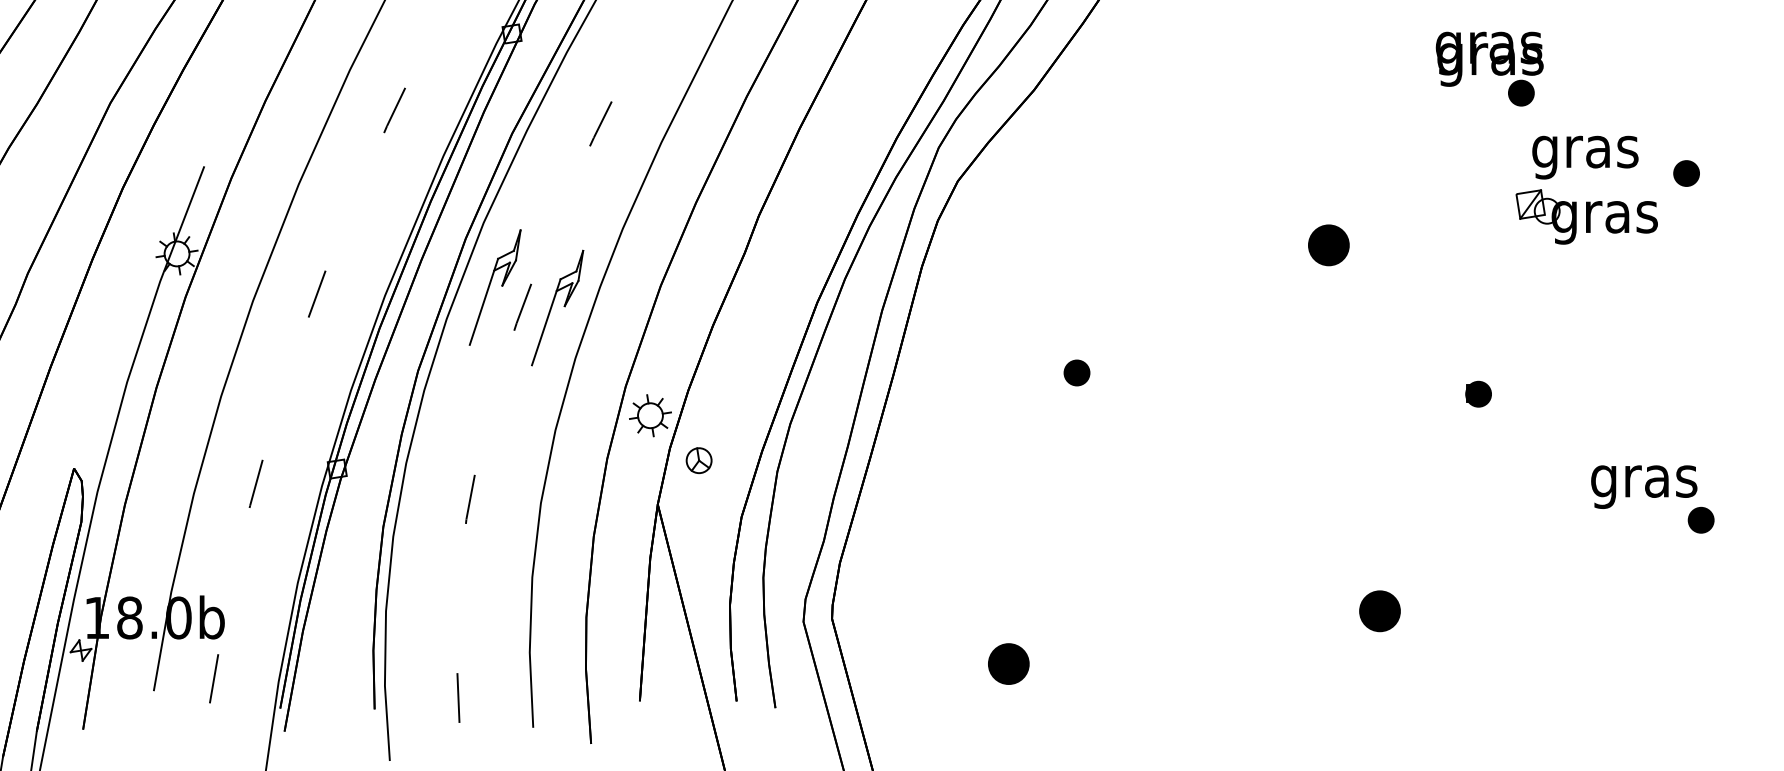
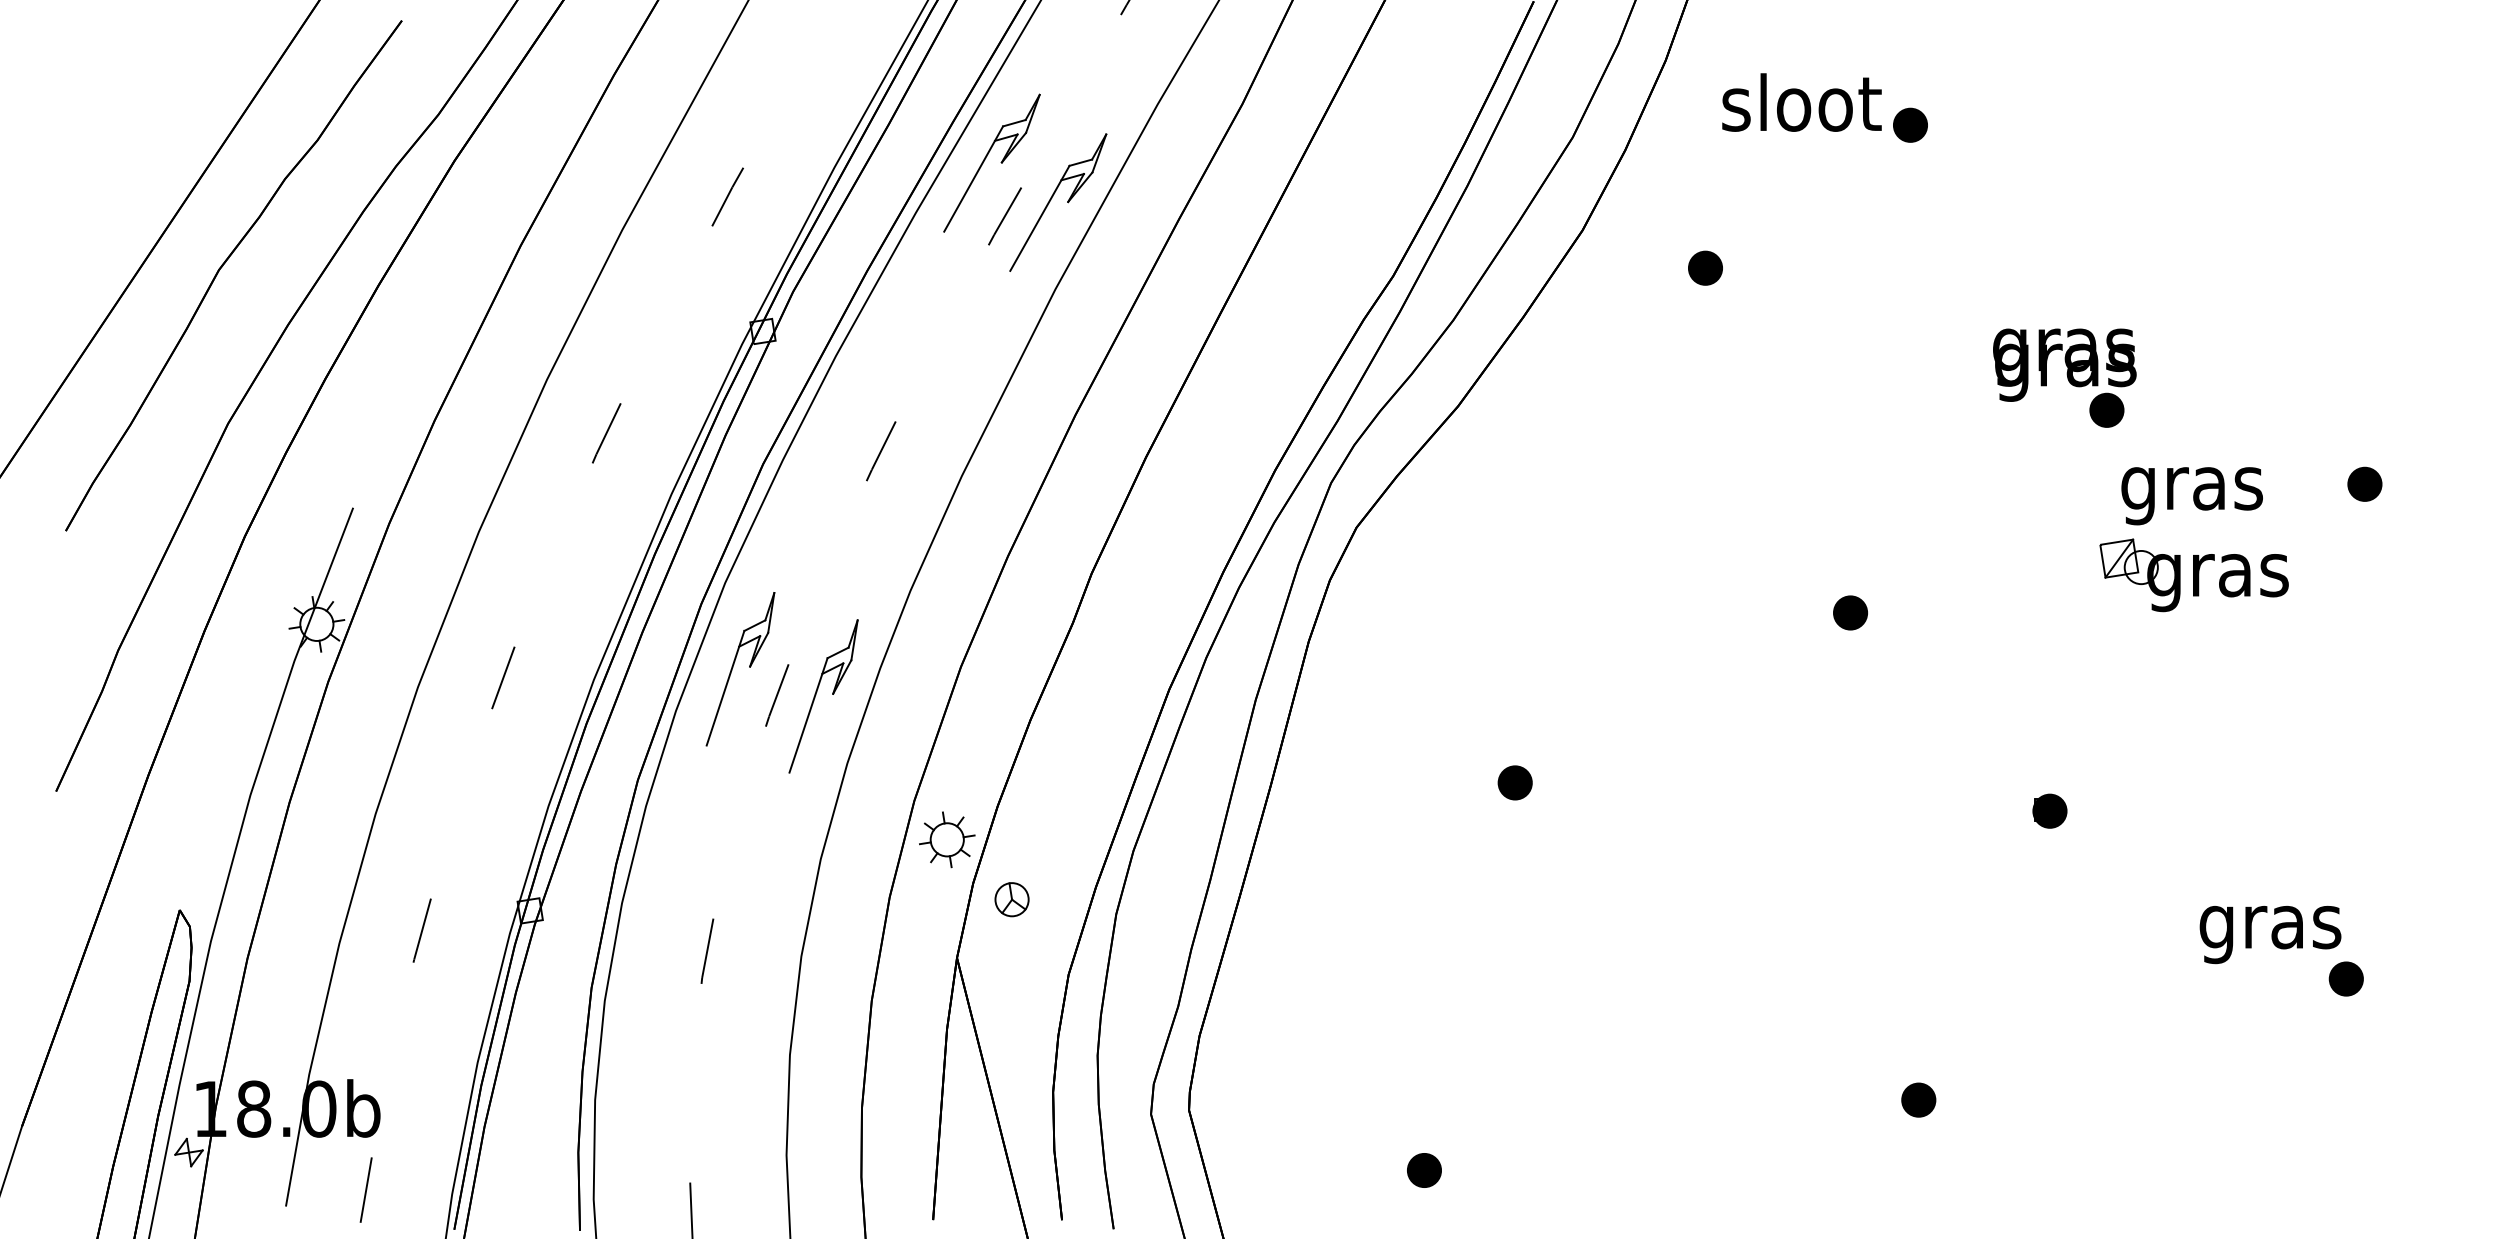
part: (1686, 172) -> (2364, 483), moved
part: (1328, 245) -> (1850, 612), size x0.62
part: (1379, 610) -> (1918, 1099), size x0.62
part: (1008, 664) -> (1424, 1170), size x0.62

